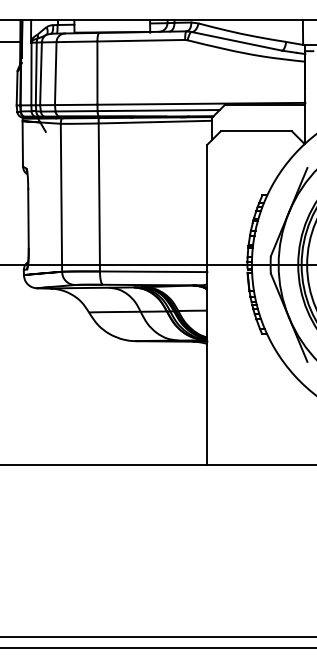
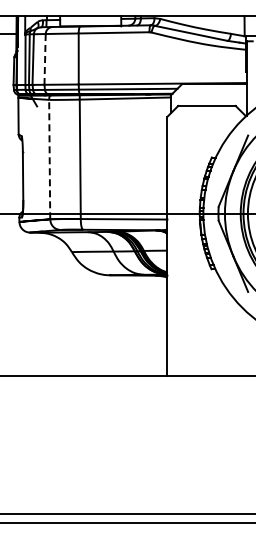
line: (56, 73) -> (45, 59), solid -> dashed
line: (61, 197) -> (49, 159), solid -> dashed

